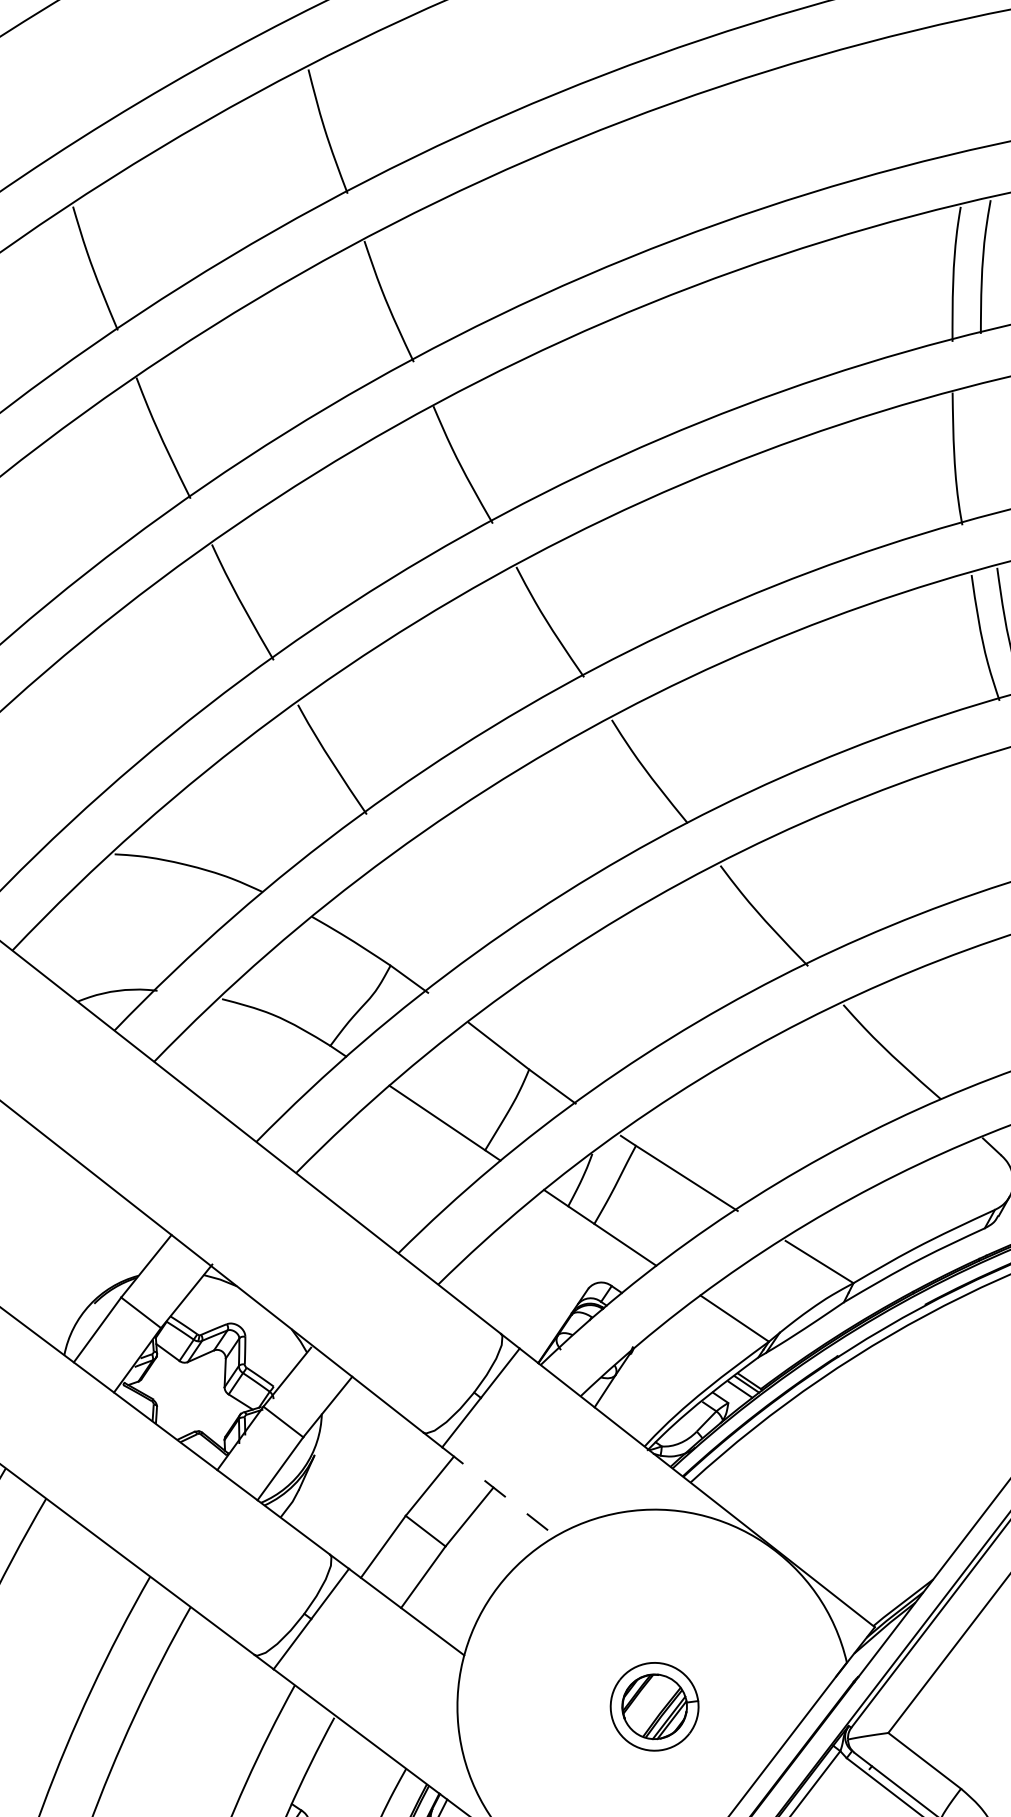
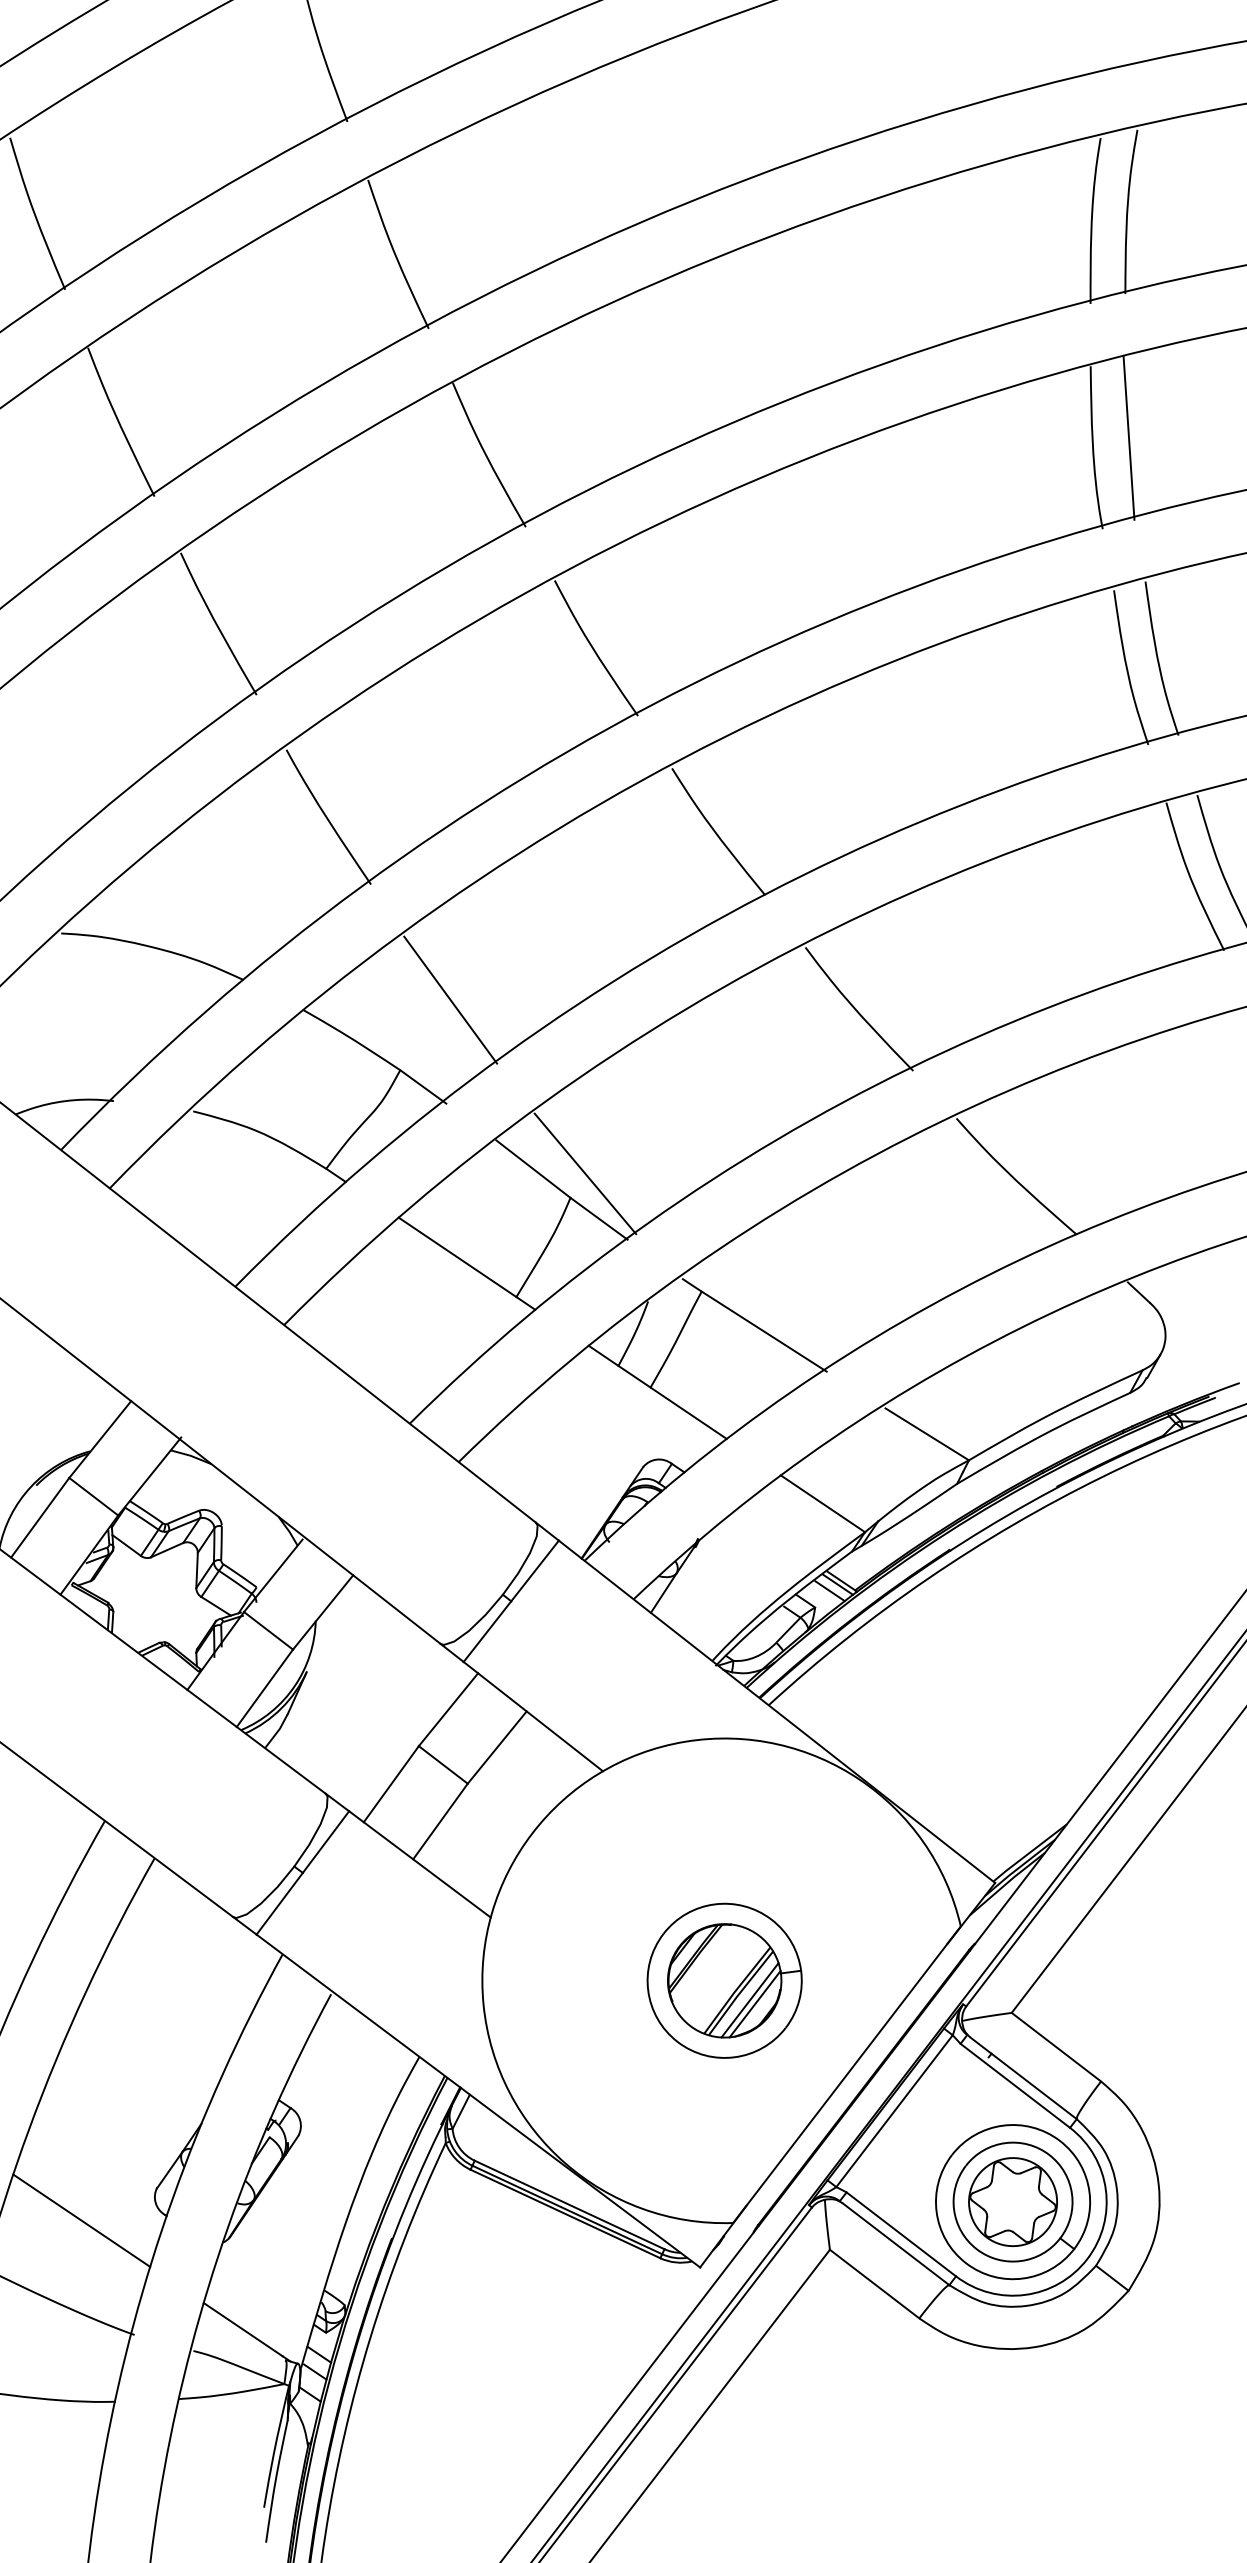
line: (983, 450) -> (1128, 437), added
line: (431, 908) -> (450, 999), added
line: (541, 1049) -> (585, 1173), added
line: (499, 1491) -> (533, 1716), dashed -> solid
part: (654, 1706) -> (724, 1980), size x1.43

